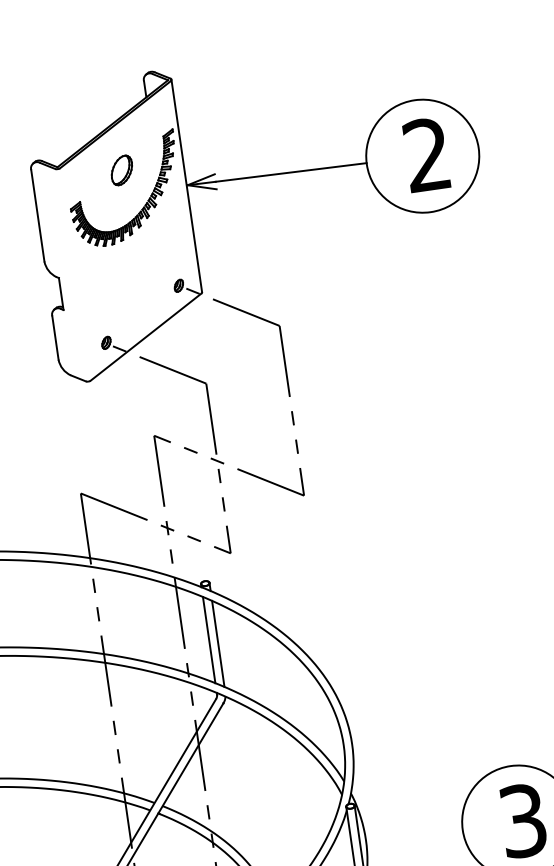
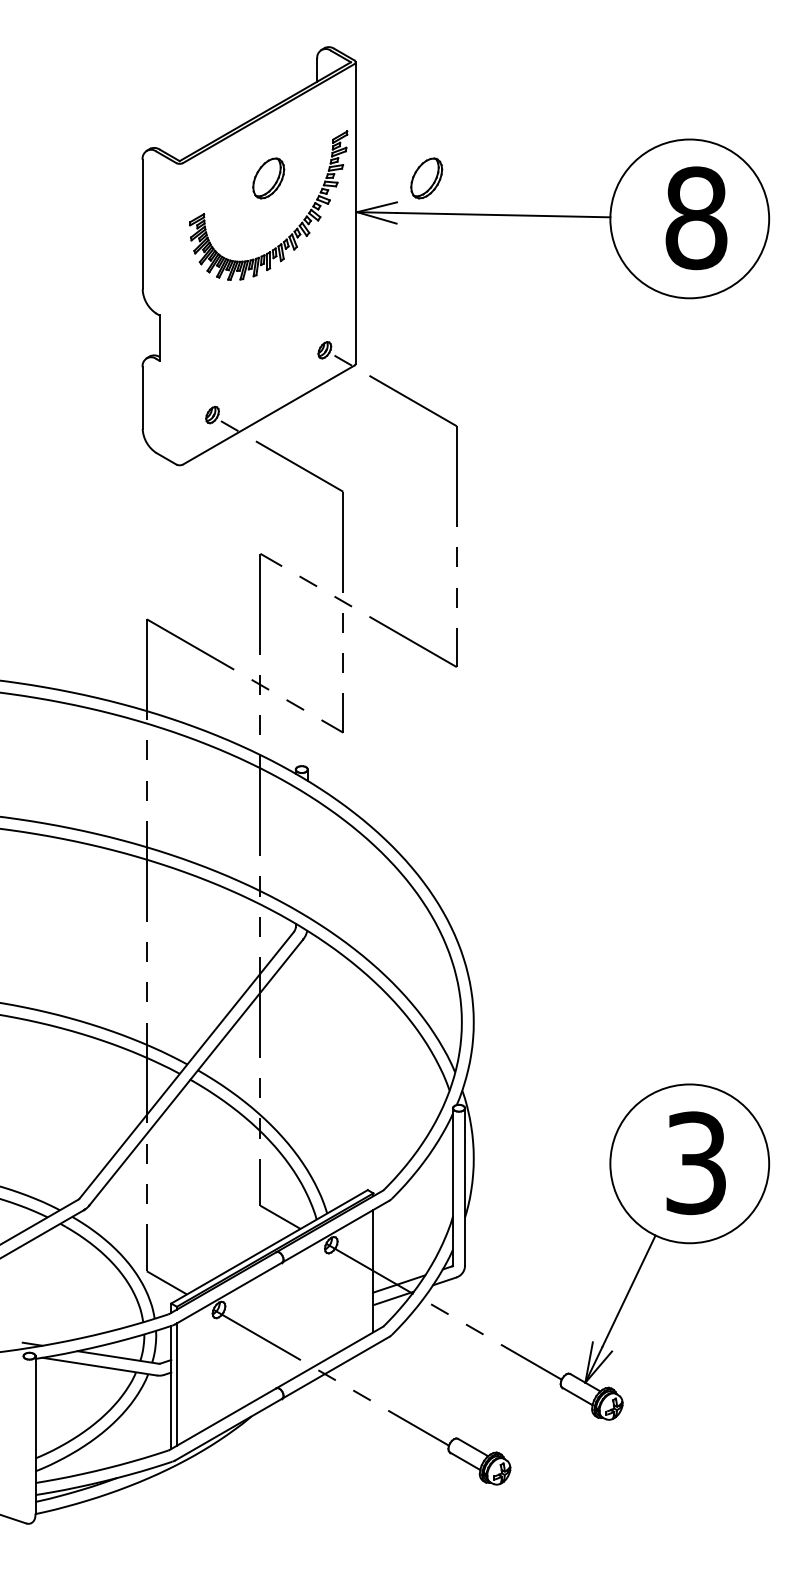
part: (233, 154) -> (426, 178), added
text: (427, 155) -> (696, 218), 2 -> 8
line: (208, 639) -> (295, 848), removed
line: (218, 643) -> (307, 855), removed

